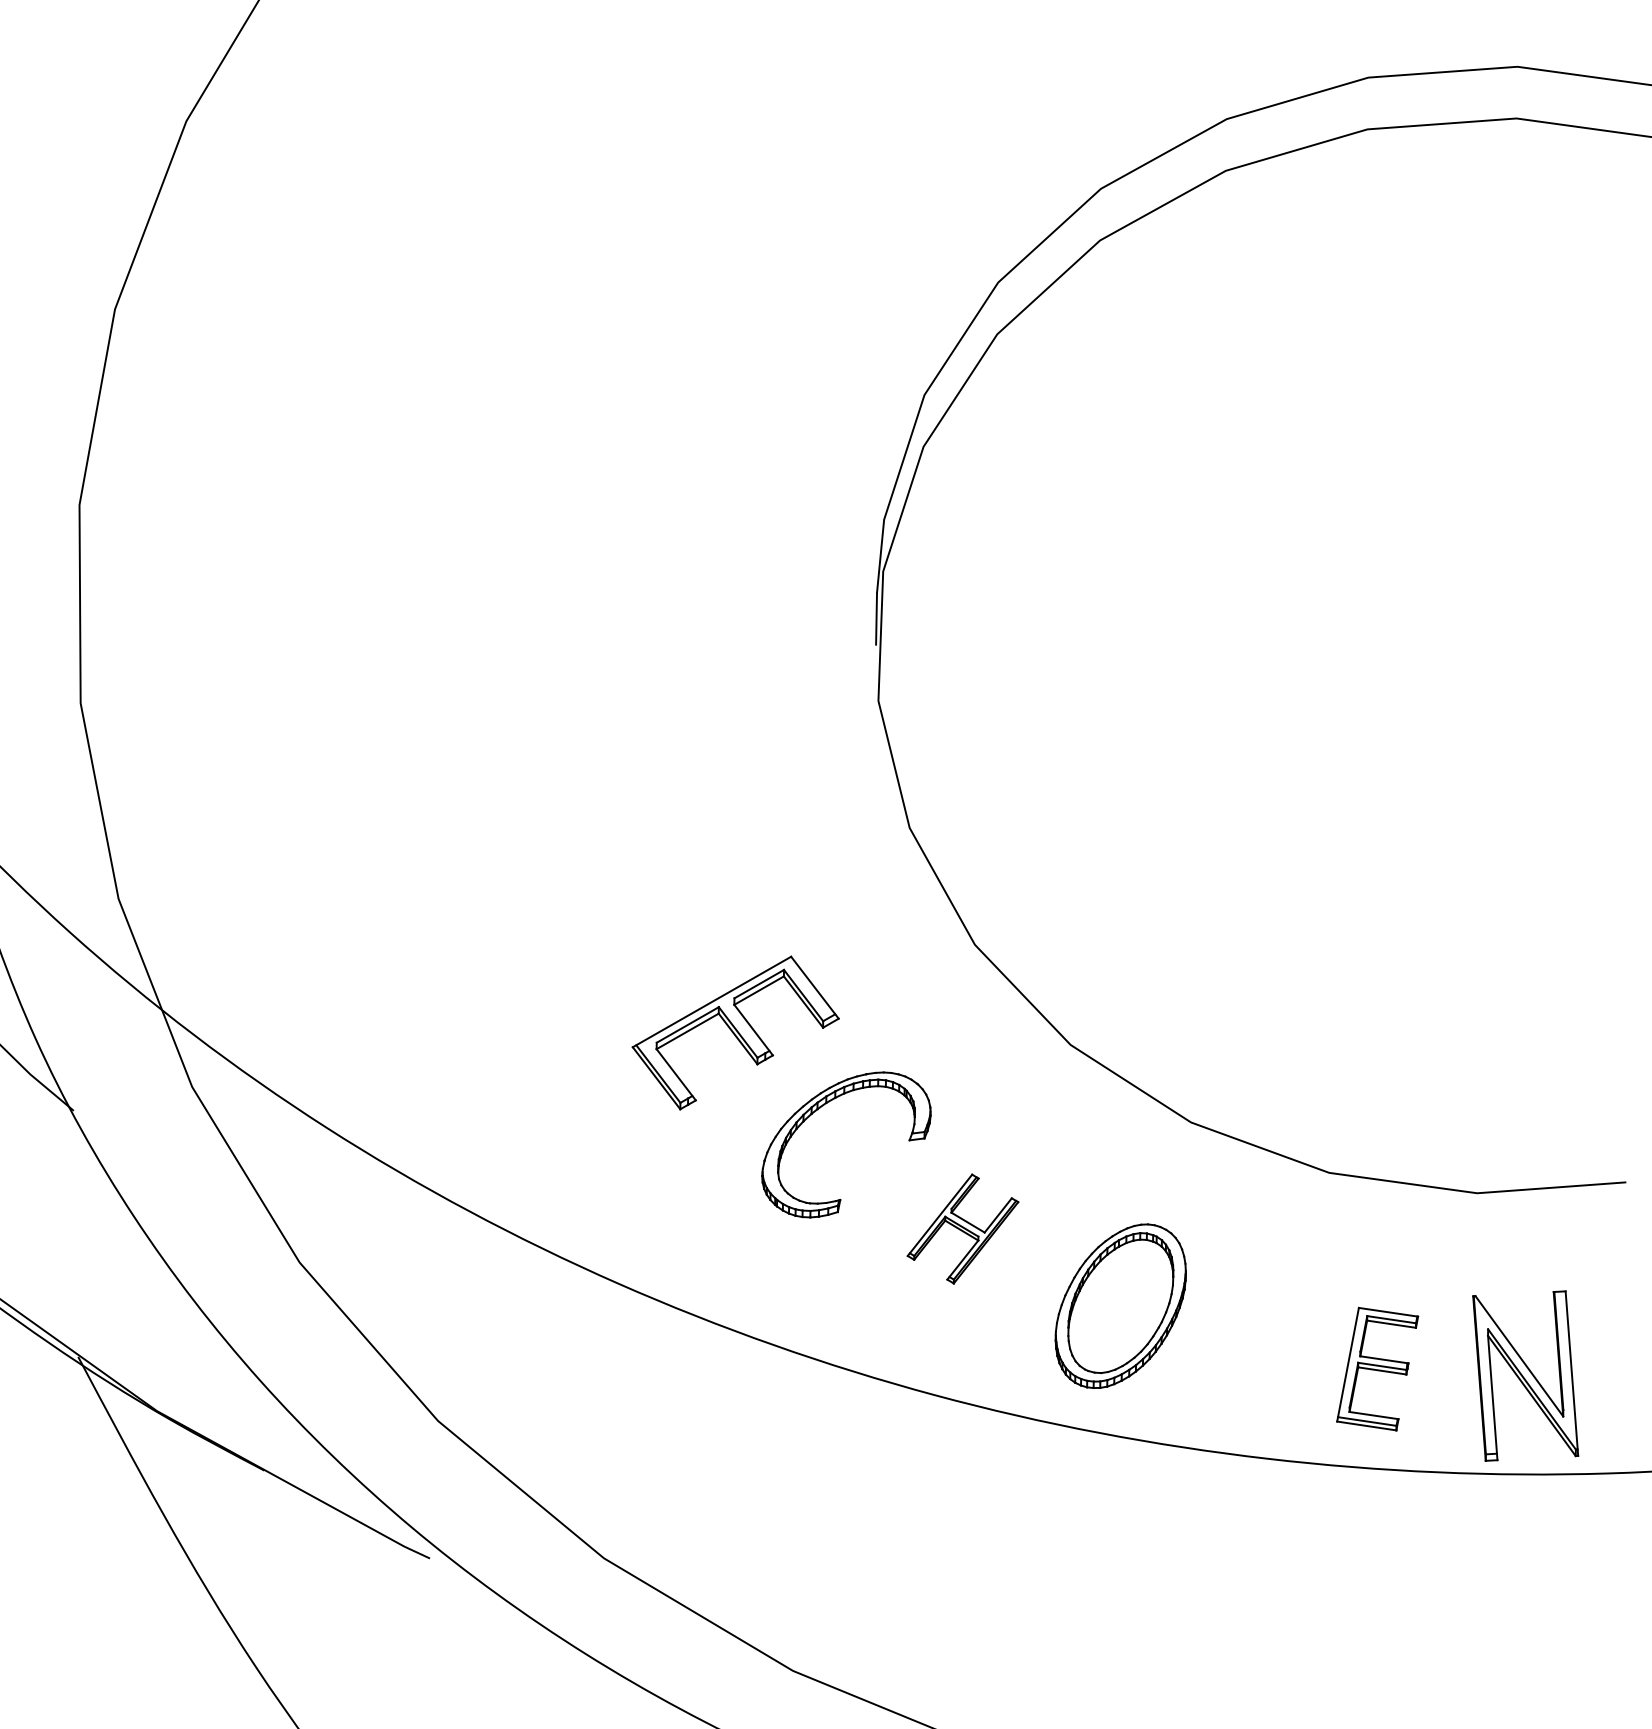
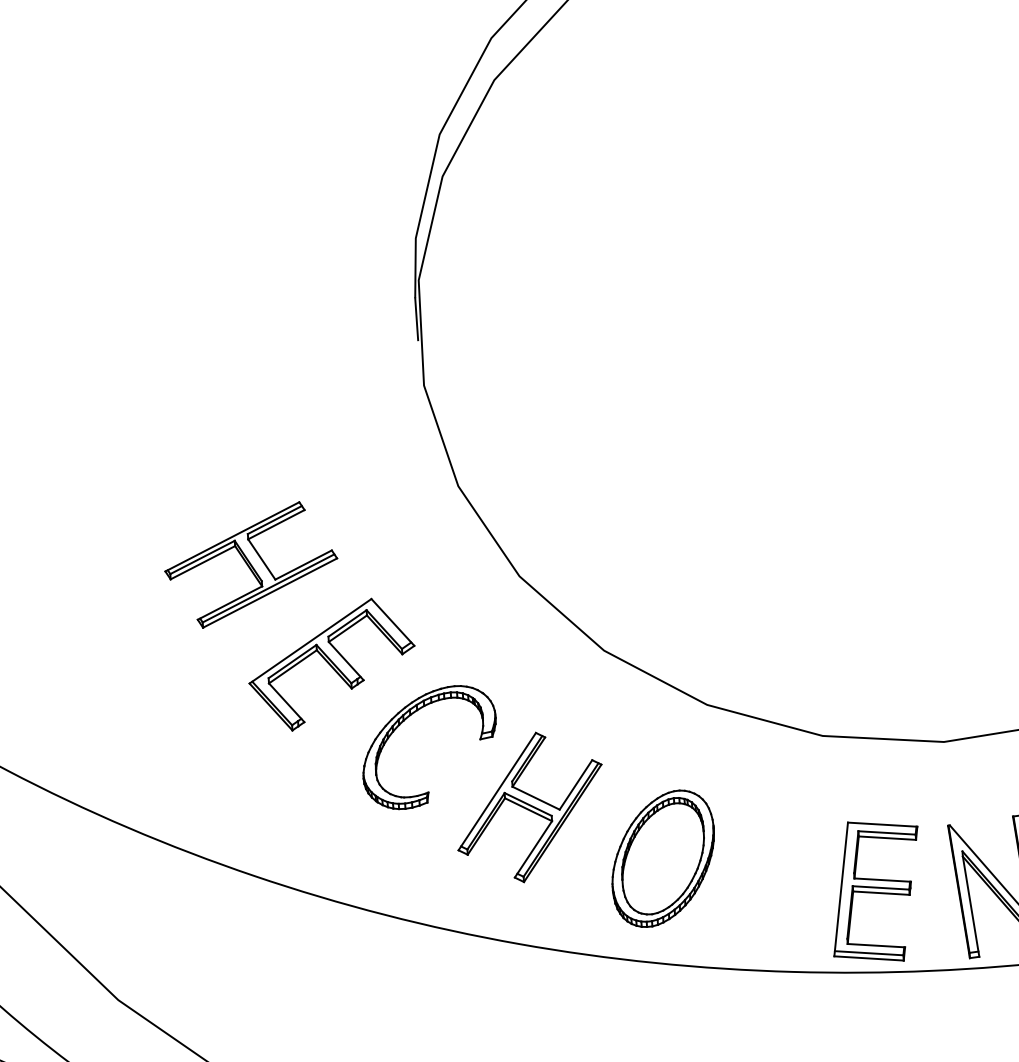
part: (647, 901) -> (251, 564), added
part: (962, 1228) -> (529, 807), size x1.67
part: (1377, 1368) -> (875, 891), size x1.43

